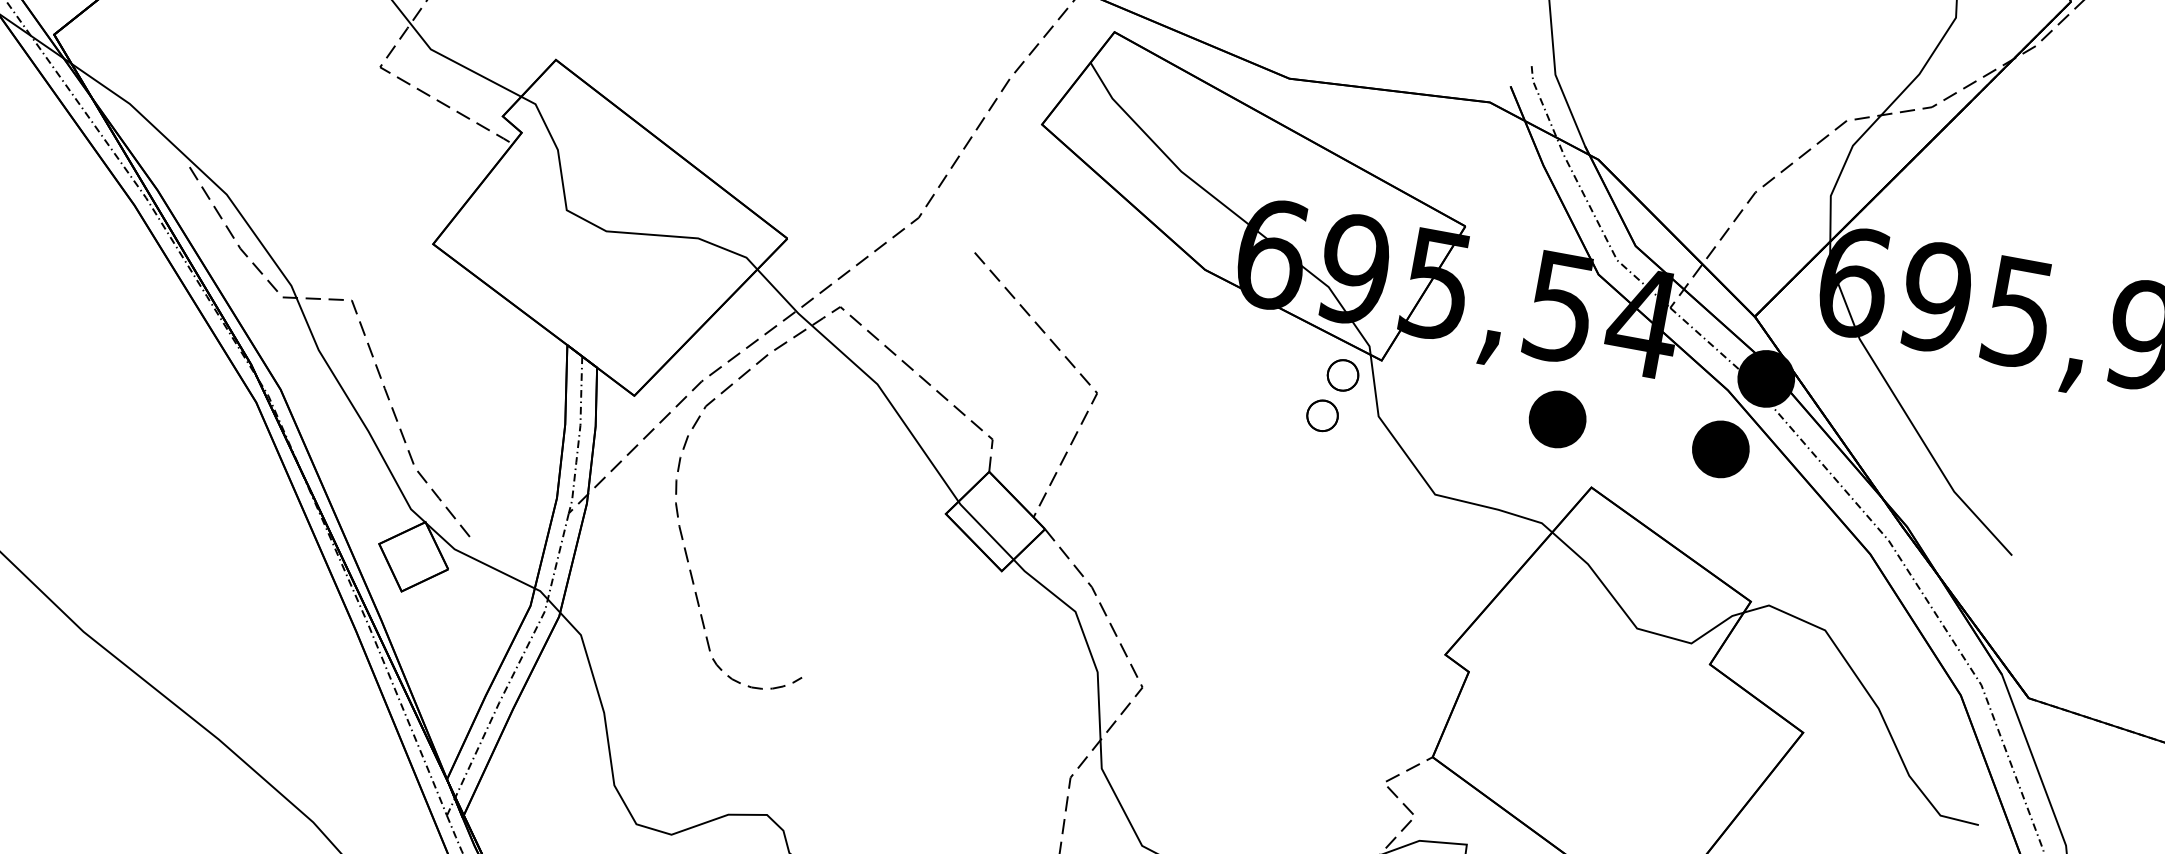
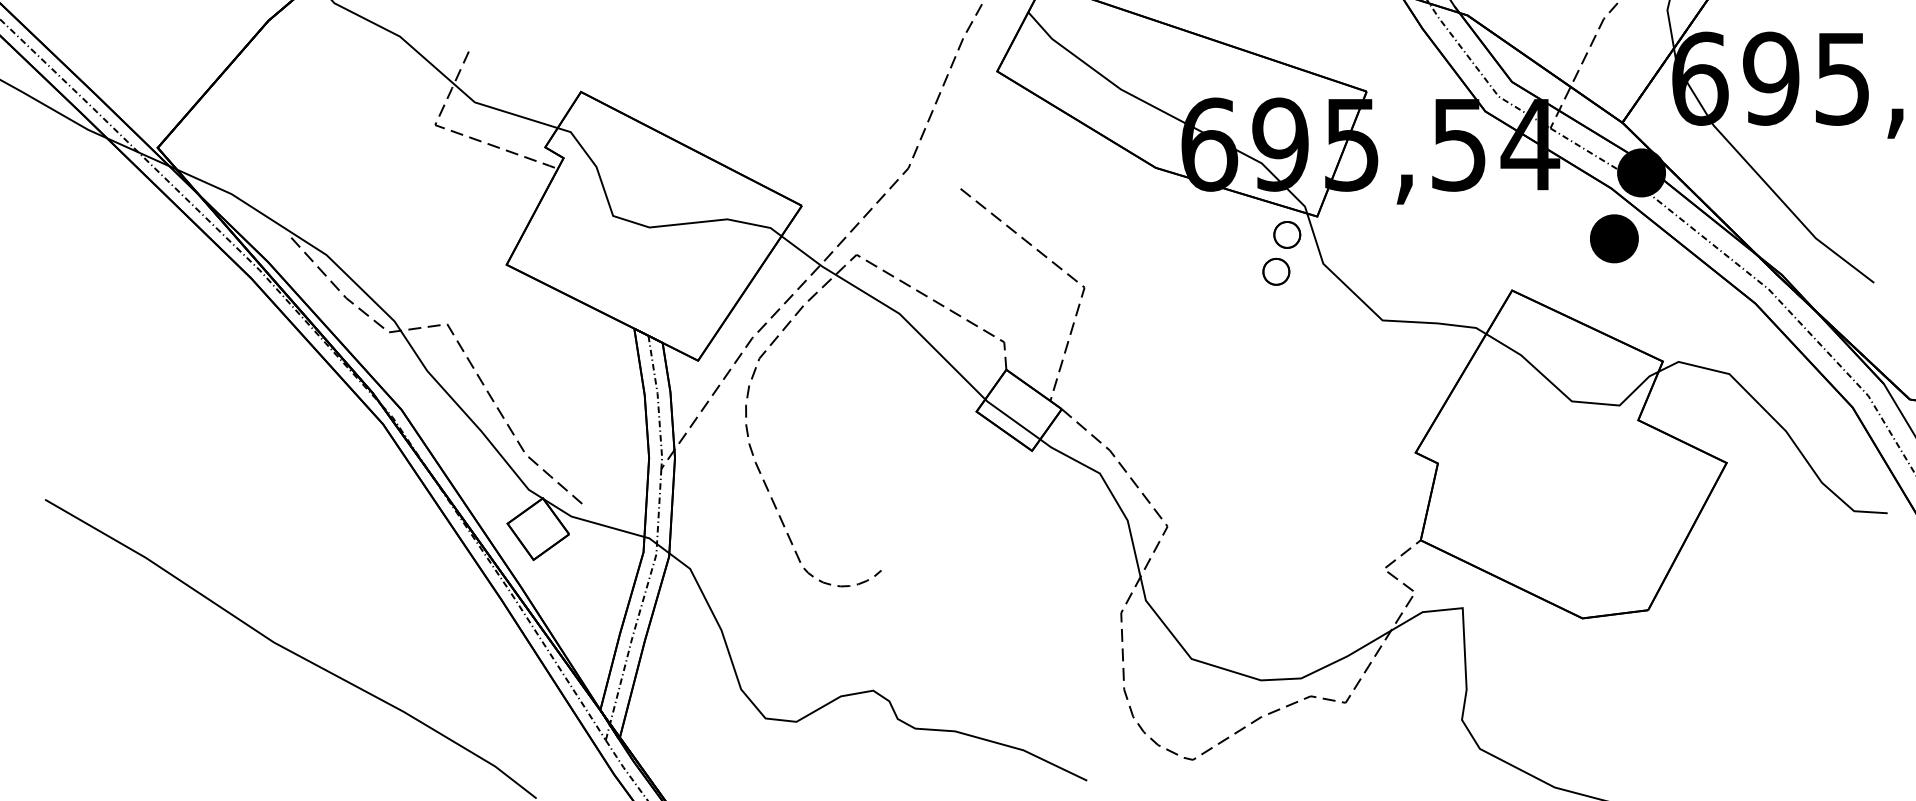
part: (1557, 419) -> (1473, 238), removed

